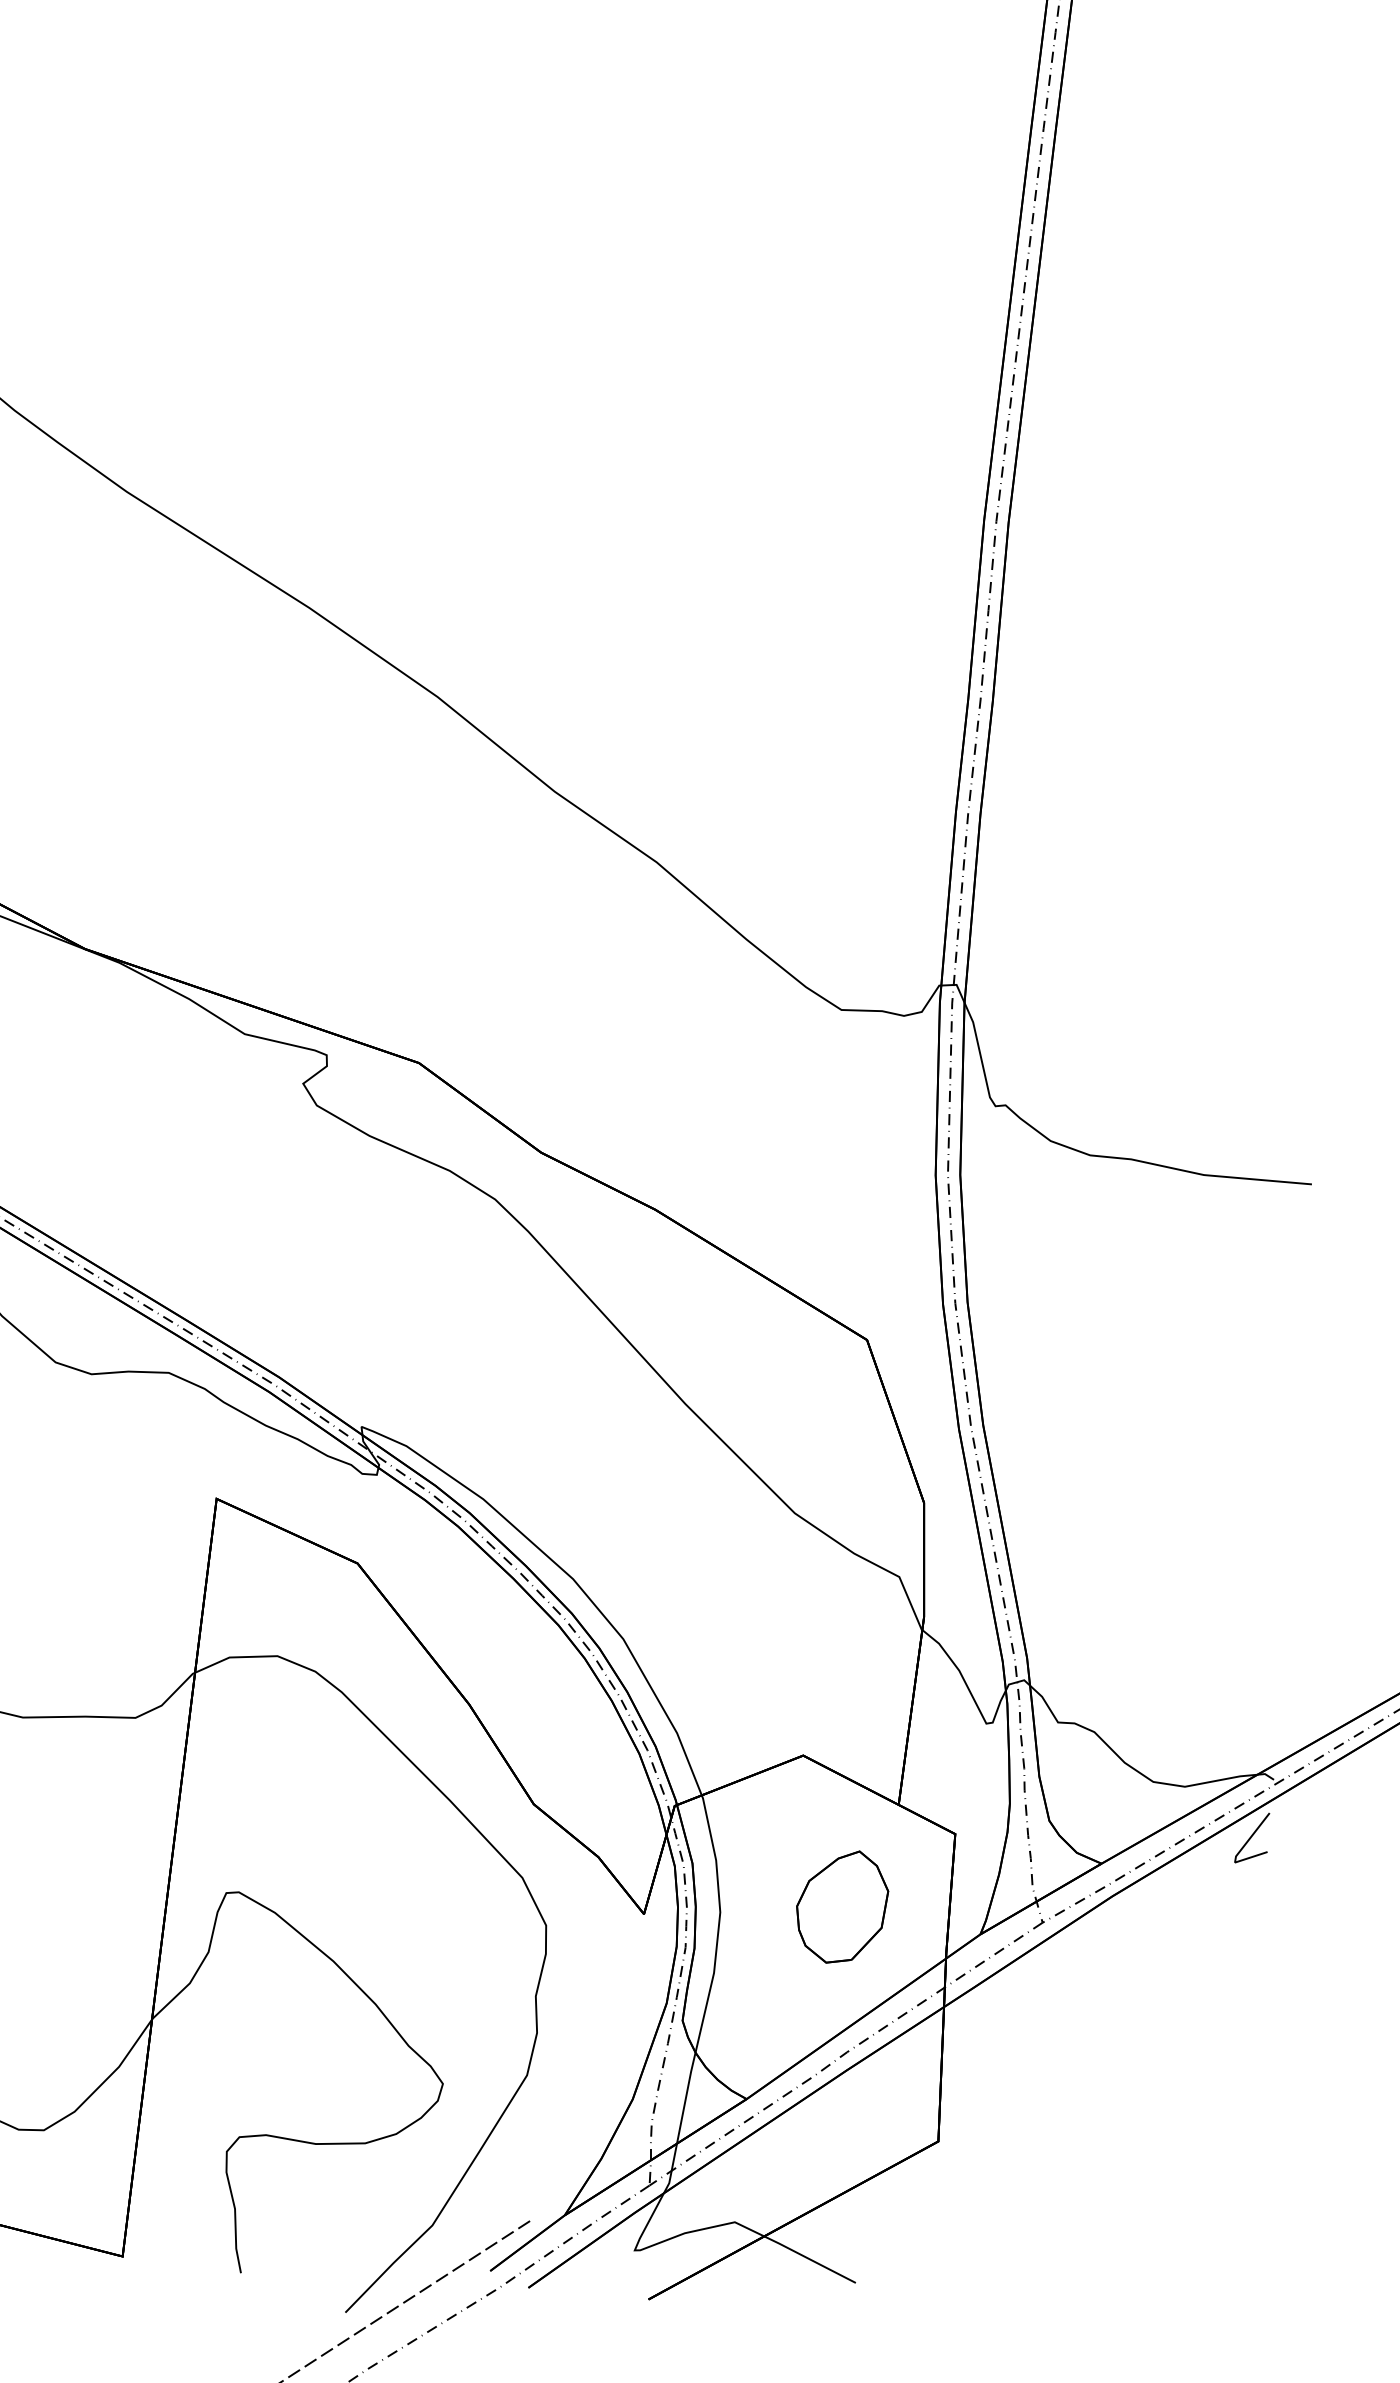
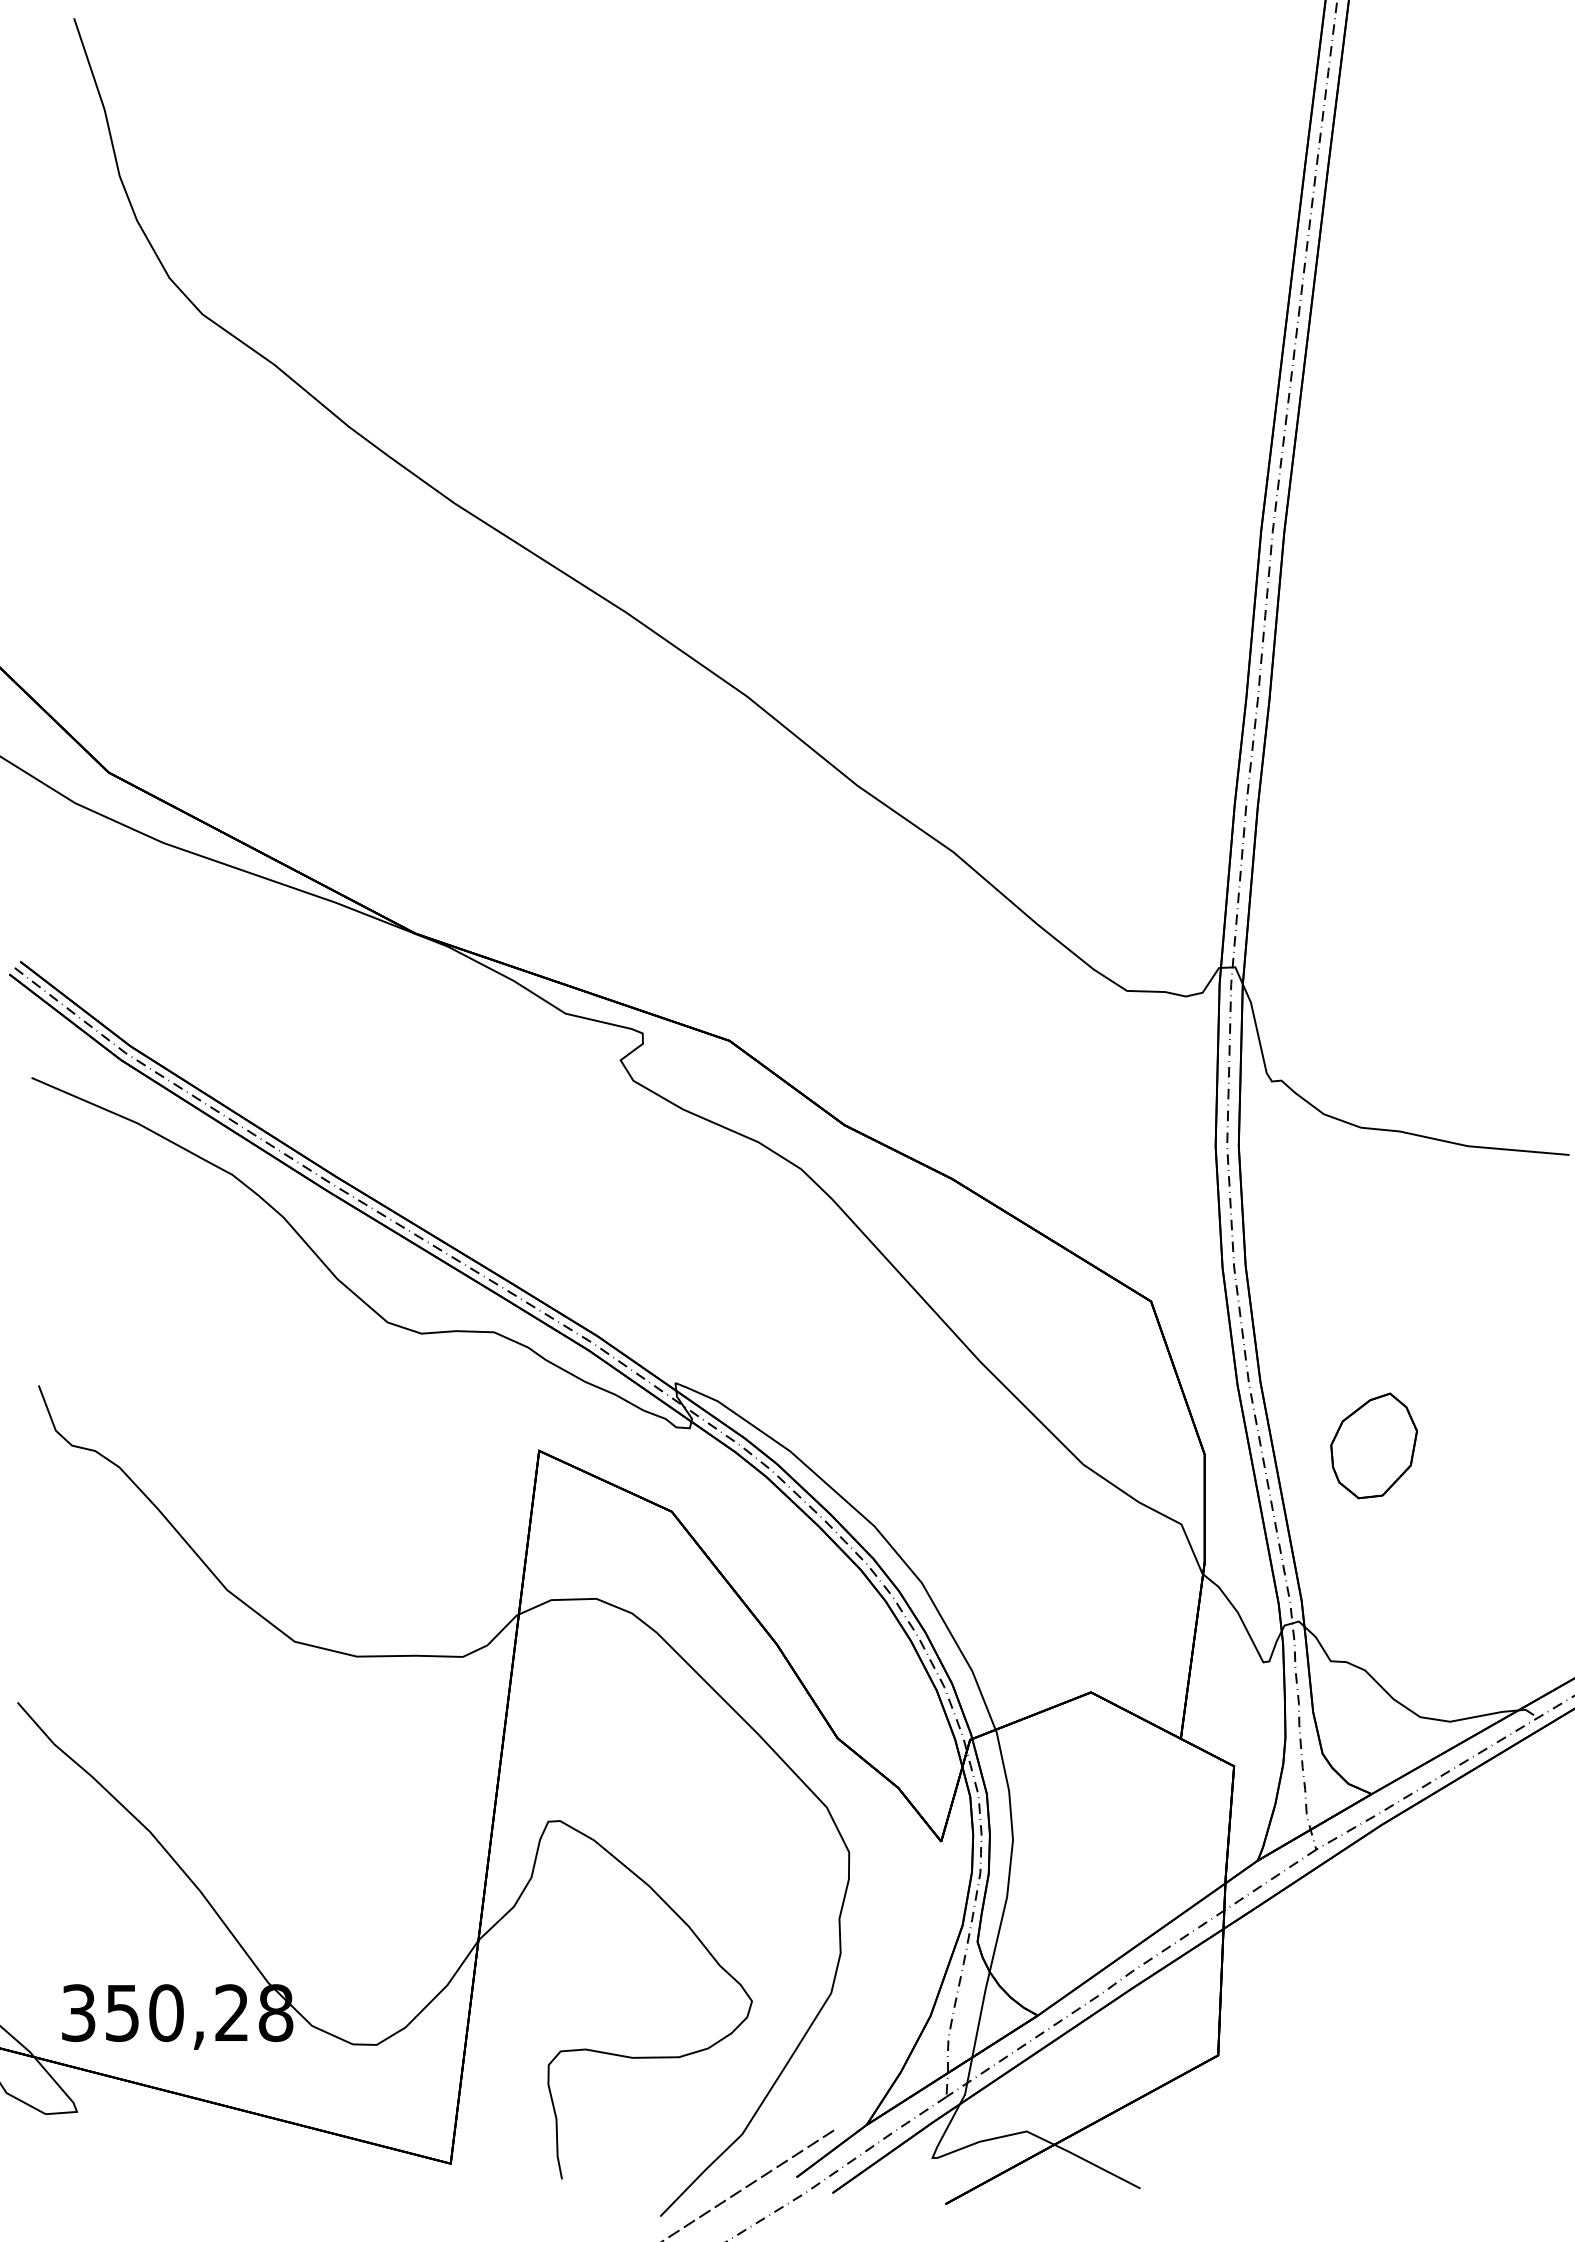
line: (1252, 1837) -> (1513, 1769), removed
part: (841, 1906) -> (1373, 1445), moved

